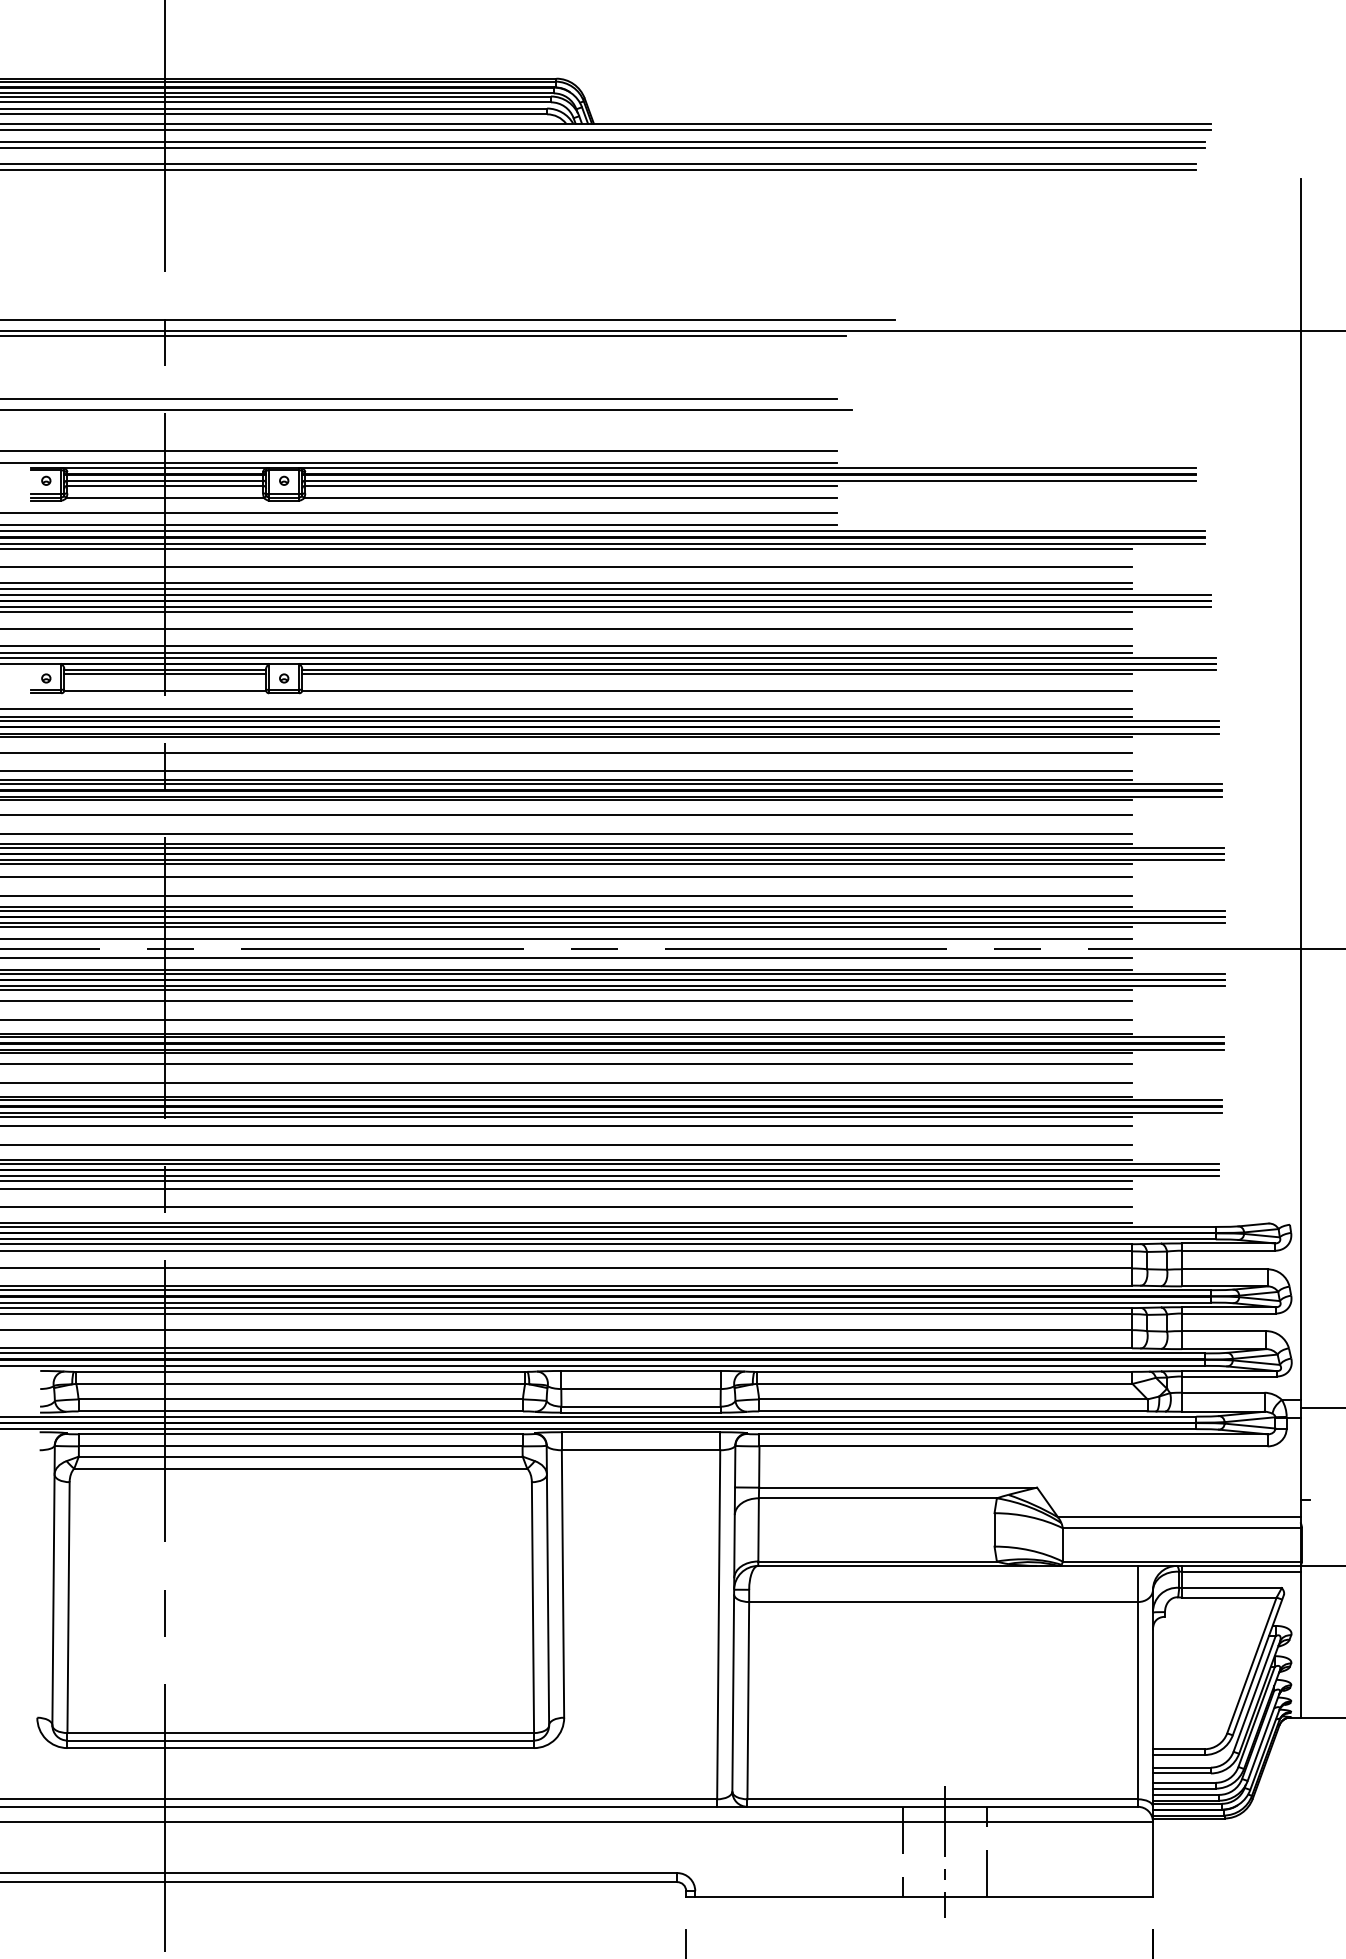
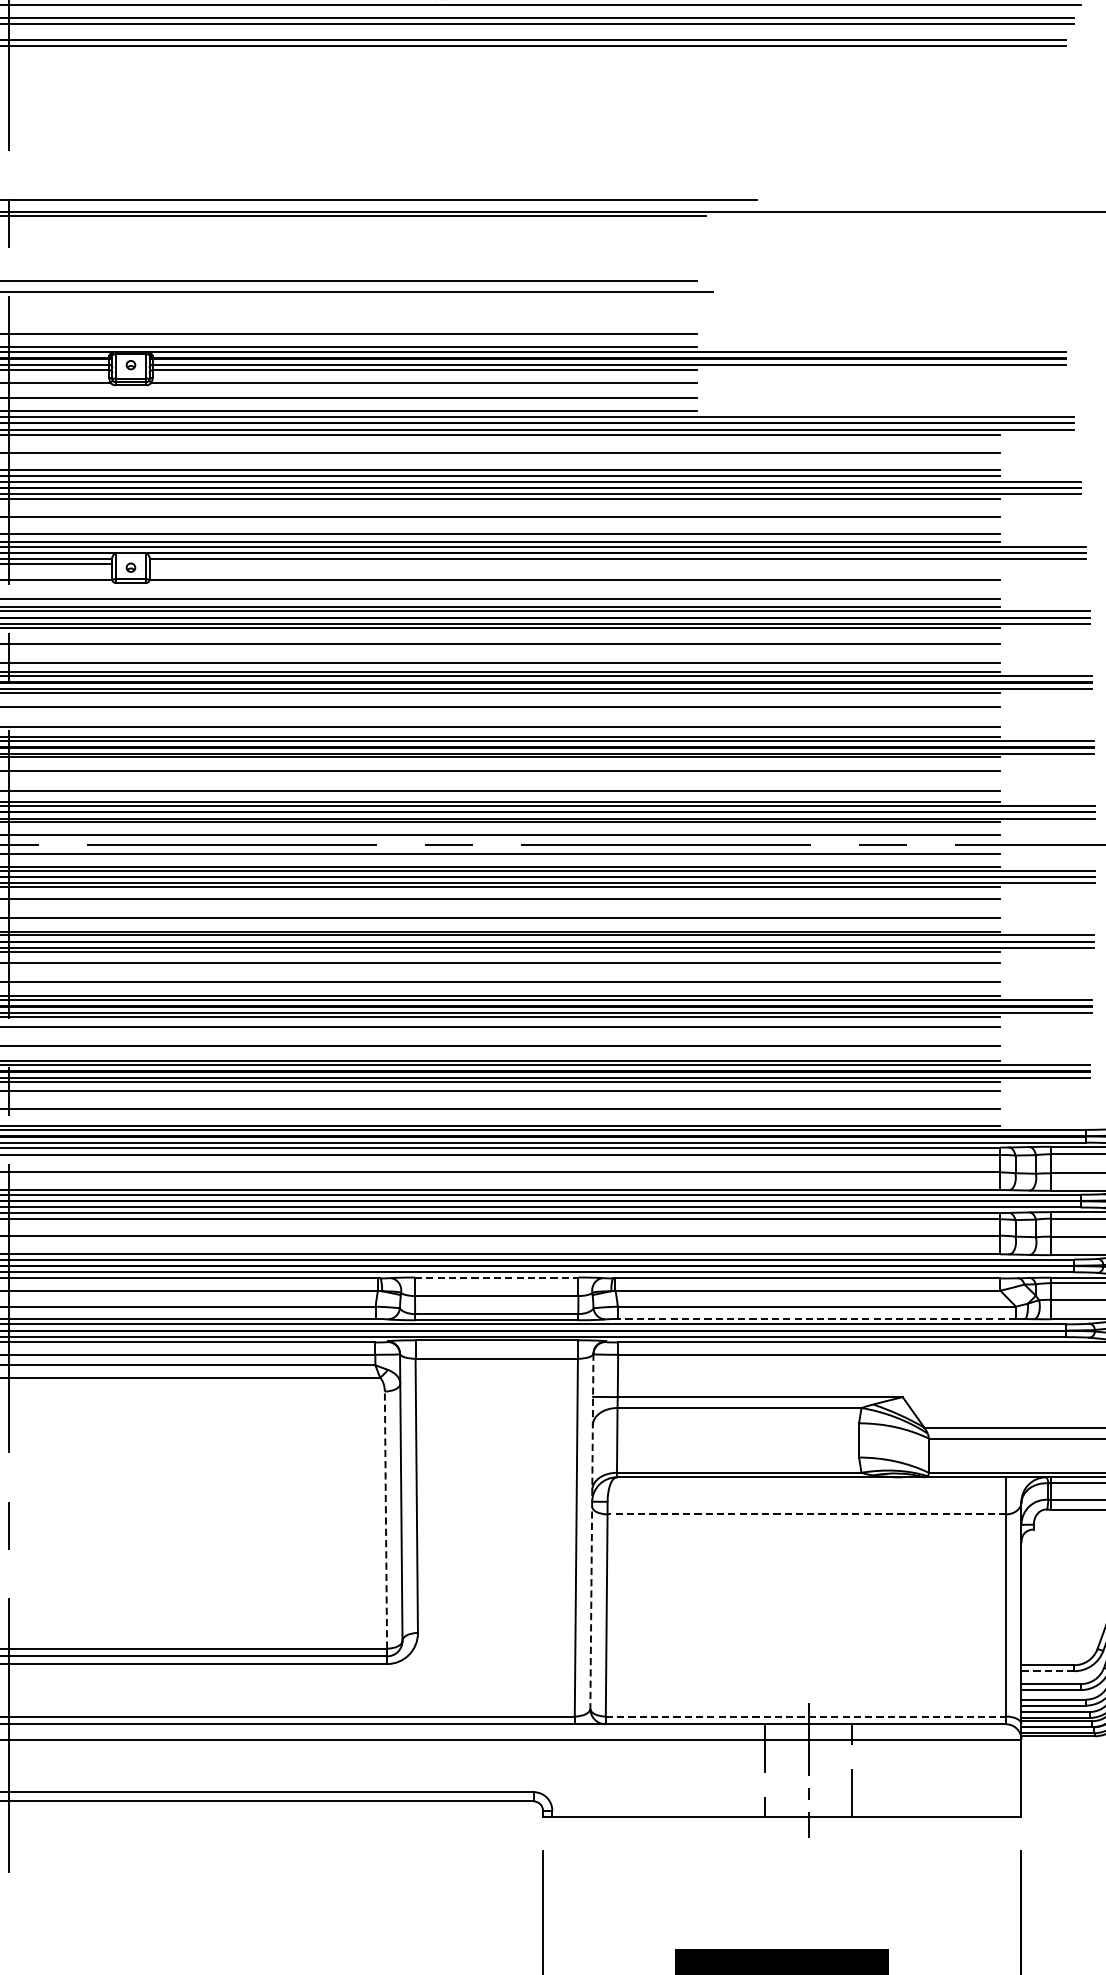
line: (717, 674) -> (575, 563), removed
line: (641, 1371) -> (497, 1278), solid -> dashed
line: (952, 1411) -> (815, 1319), solid -> dashed
line: (943, 1602) -> (806, 1514), solid -> dashed
line: (532, 1607) -> (385, 1519), solid -> dashed
line: (733, 1618) -> (591, 1531), solid -> dashed
line: (1178, 1755) -> (1047, 1671), solid -> dashed
line: (943, 1799) -> (806, 1716), solid -> dashed

